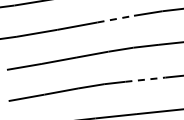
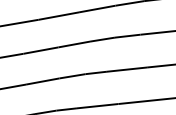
line: (115, 19) -> (97, 9), dashed -> solid
line: (145, 79) -> (127, 69), dashed -> solid

